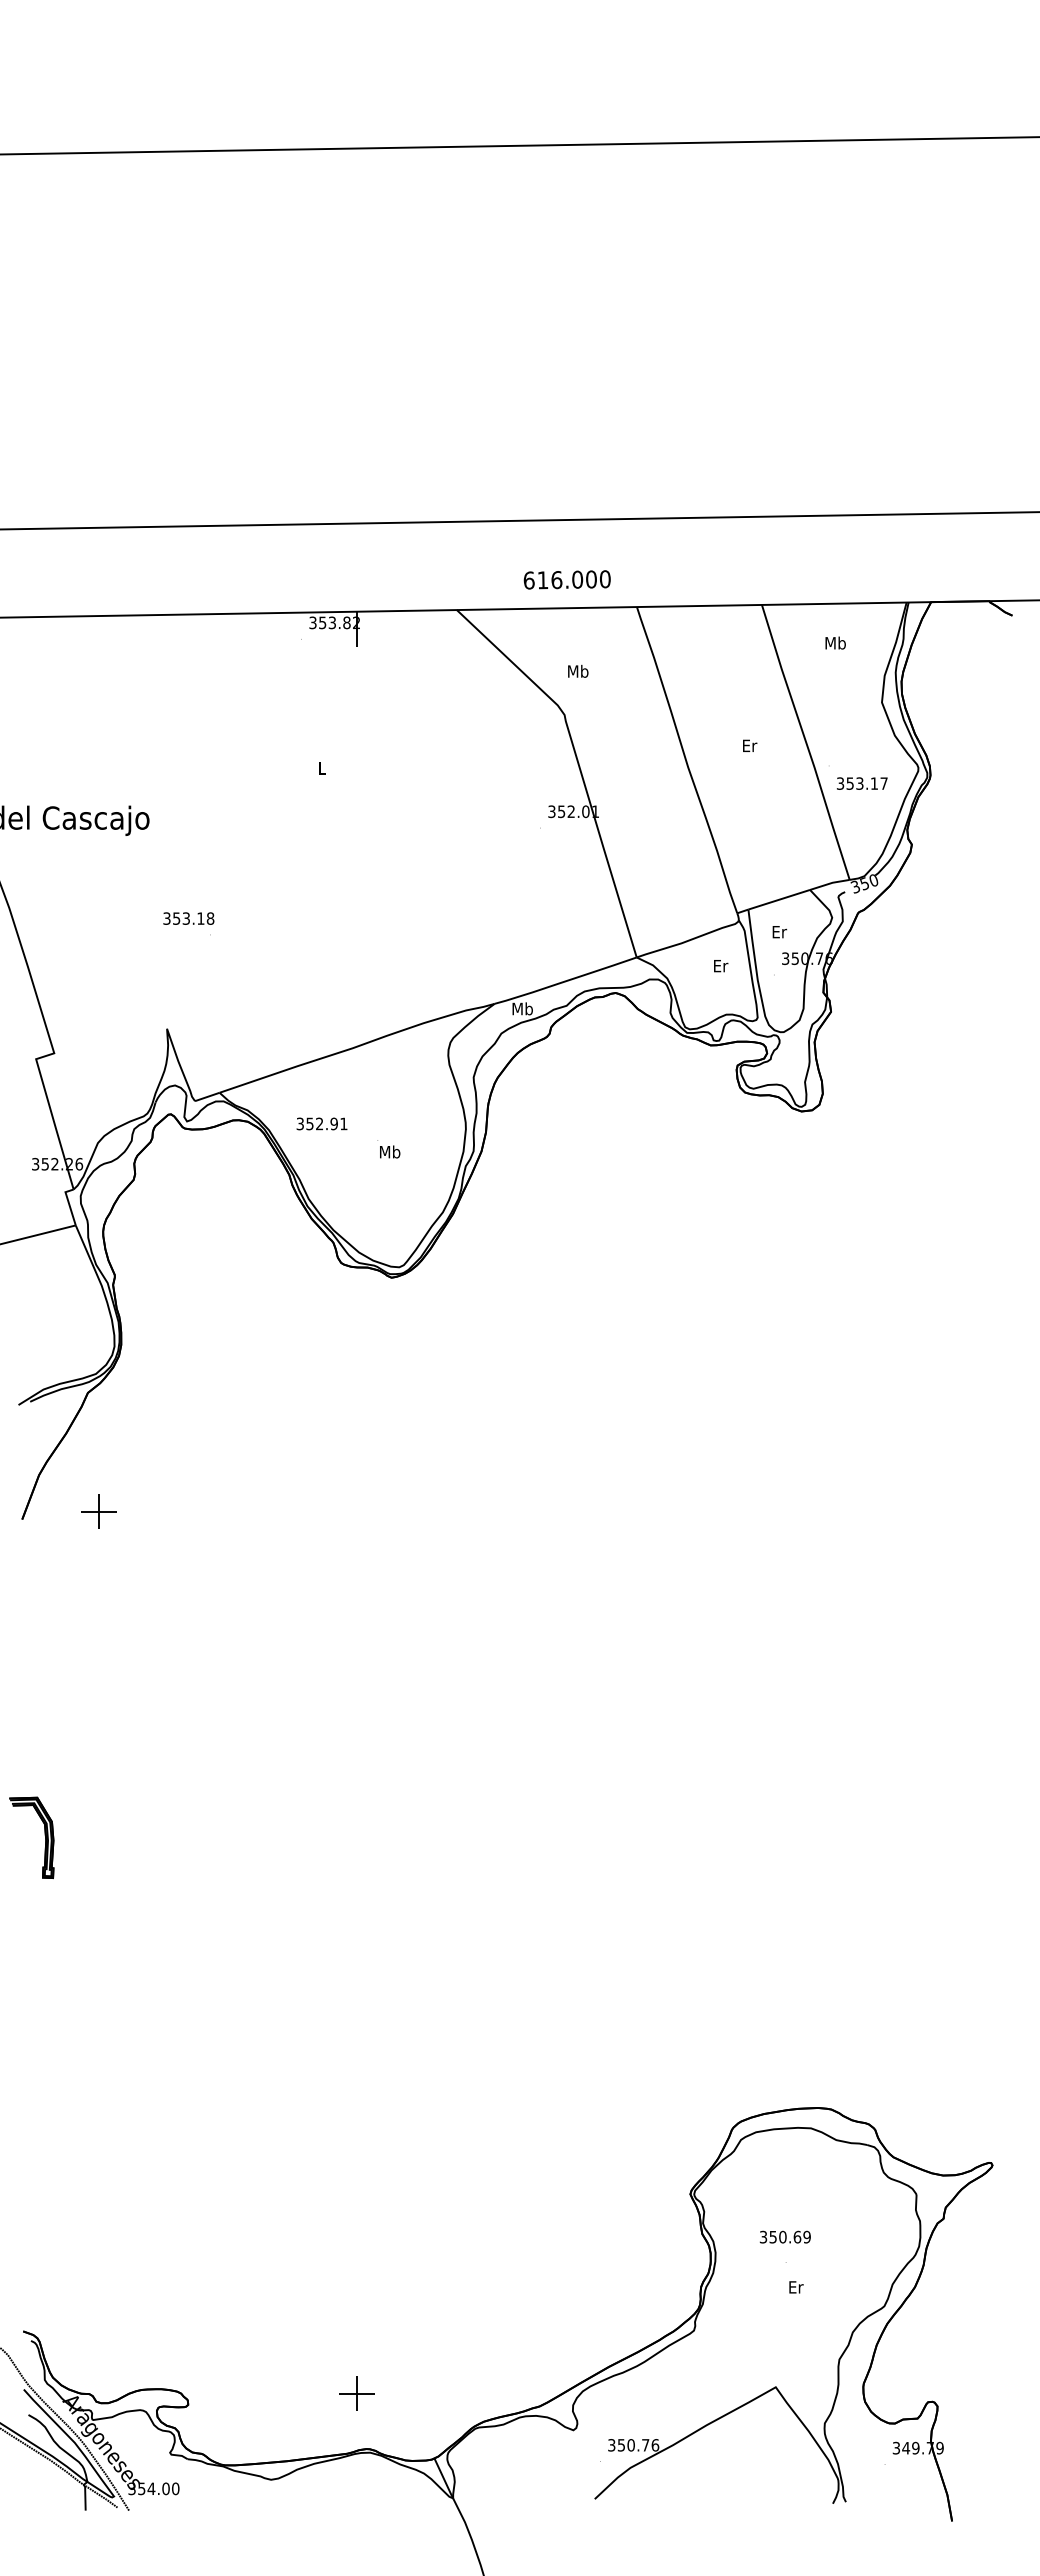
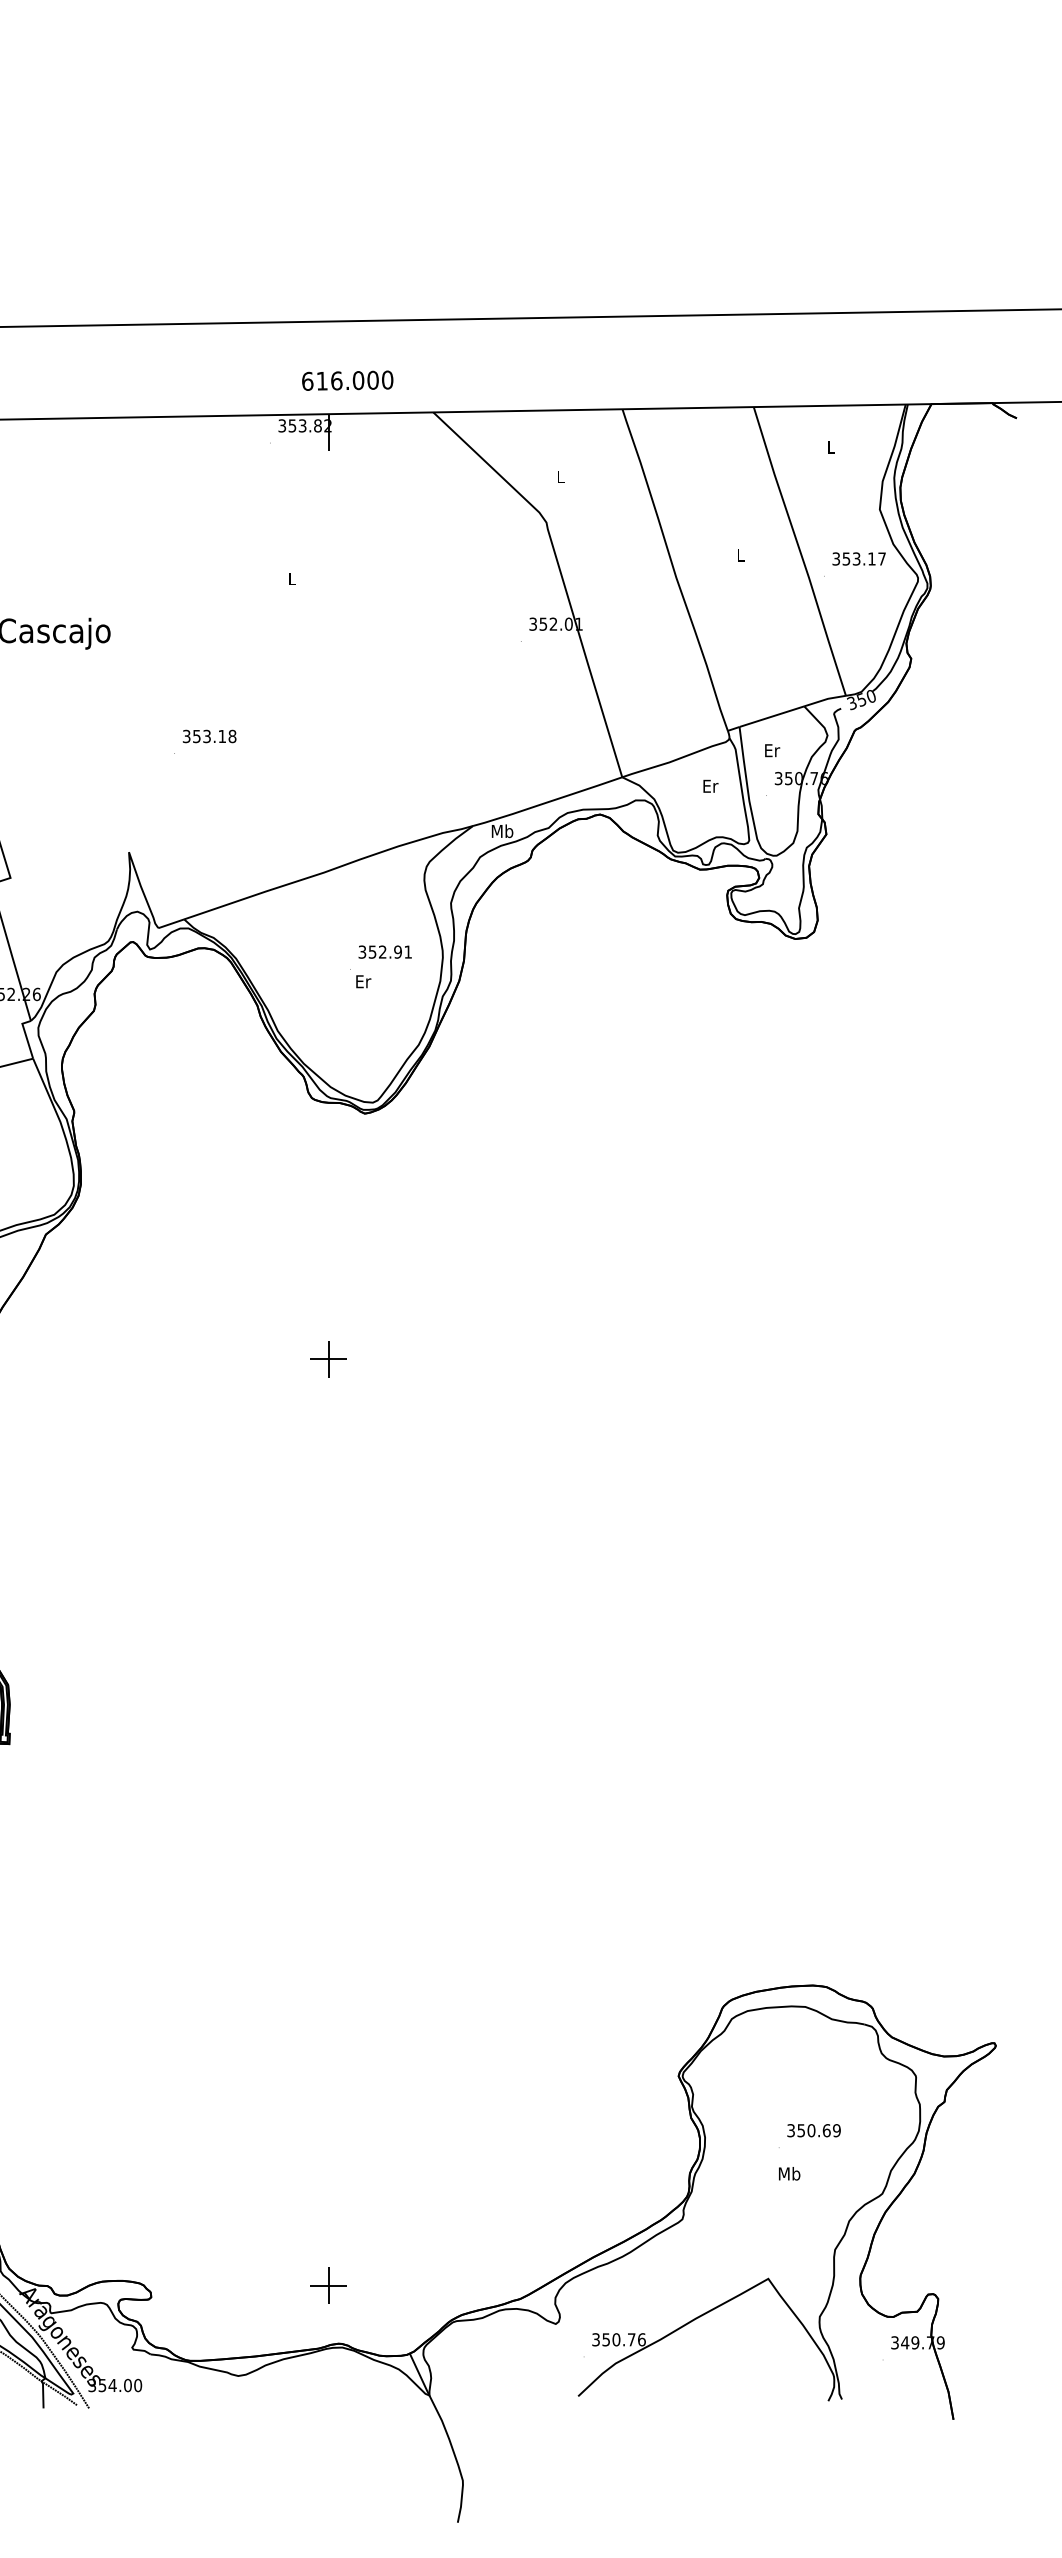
text: (566, 579) -> (346, 380), moved
text: (835, 642) -> (831, 446), Mb -> L
text: (578, 670) -> (561, 475), Mb -> L
text: (750, 745) -> (741, 554), Er -> L
text: (862, 783) -> (859, 558), moved
text: (188, 918) -> (209, 736), moved
text: (321, 1123) -> (384, 951), moved
text: (390, 1151) -> (363, 981), Mb -> Er
part: (98, 1511) -> (327, 1359), moved
text: (784, 2236) -> (813, 2129), moved
text: (795, 2286) -> (789, 2173), Er -> Mb

